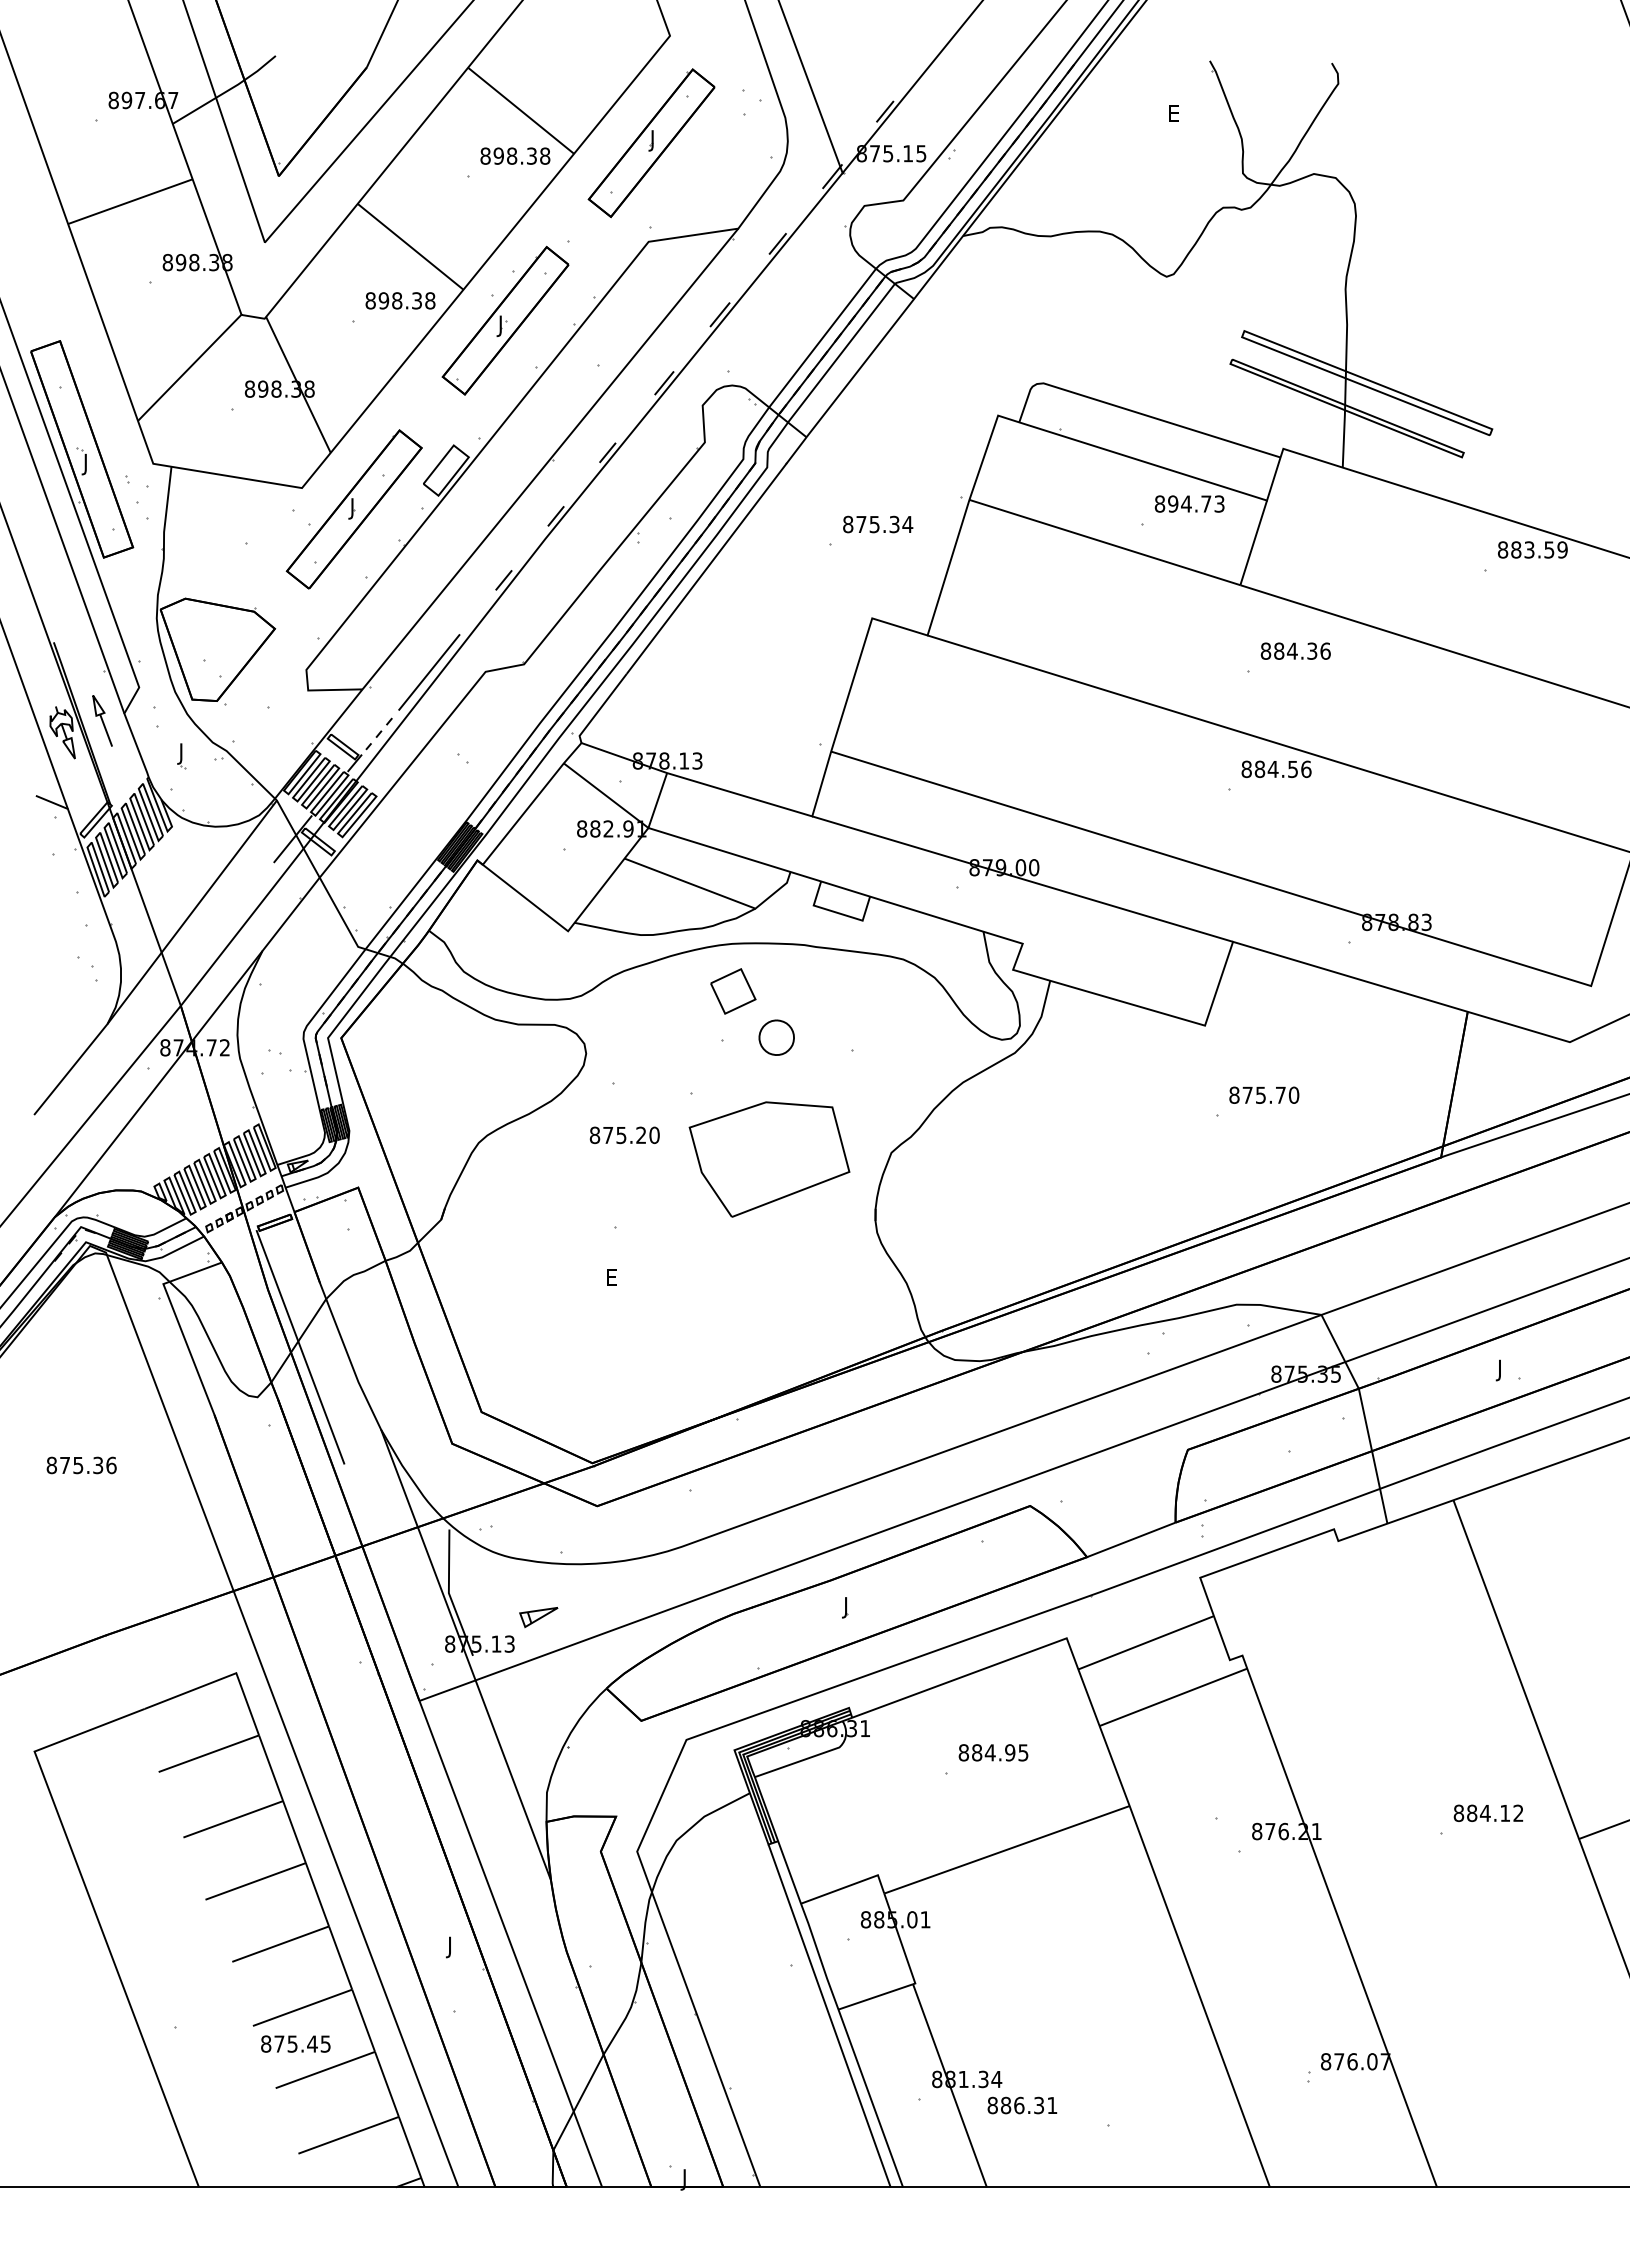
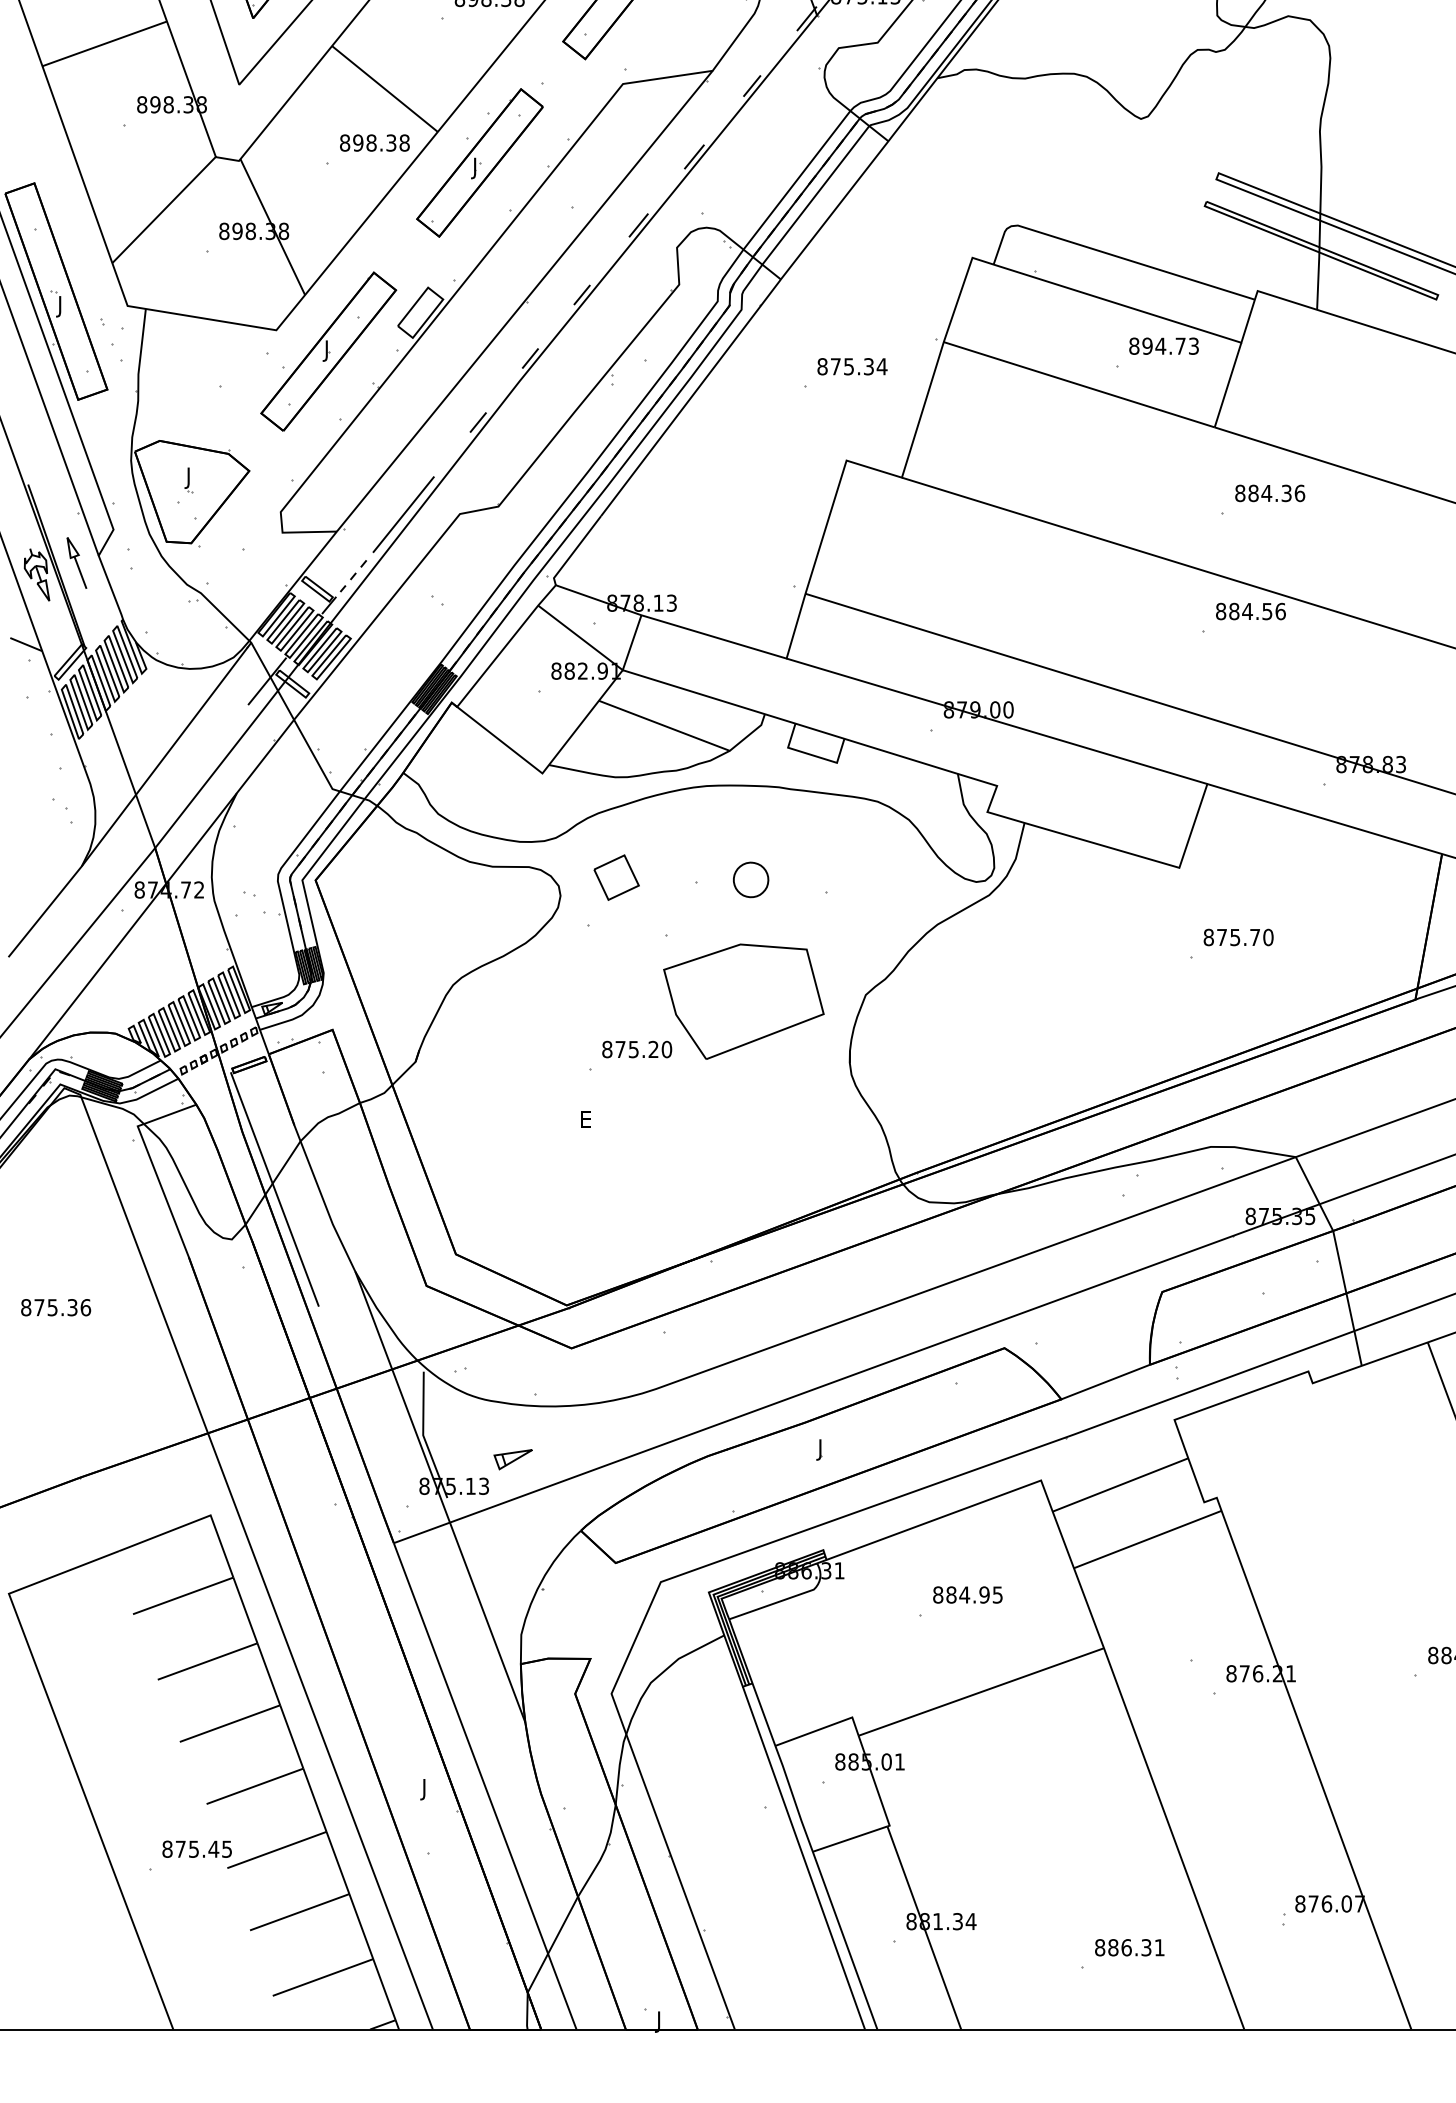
part: (181, 756) -> (188, 480), moved
part: (733, 991) -> (616, 877), moved
text: (624, 1135) -> (636, 1049), moved
text: (295, 2043) -> (196, 1848), moved
text: (1022, 2105) -> (1129, 1947), moved

